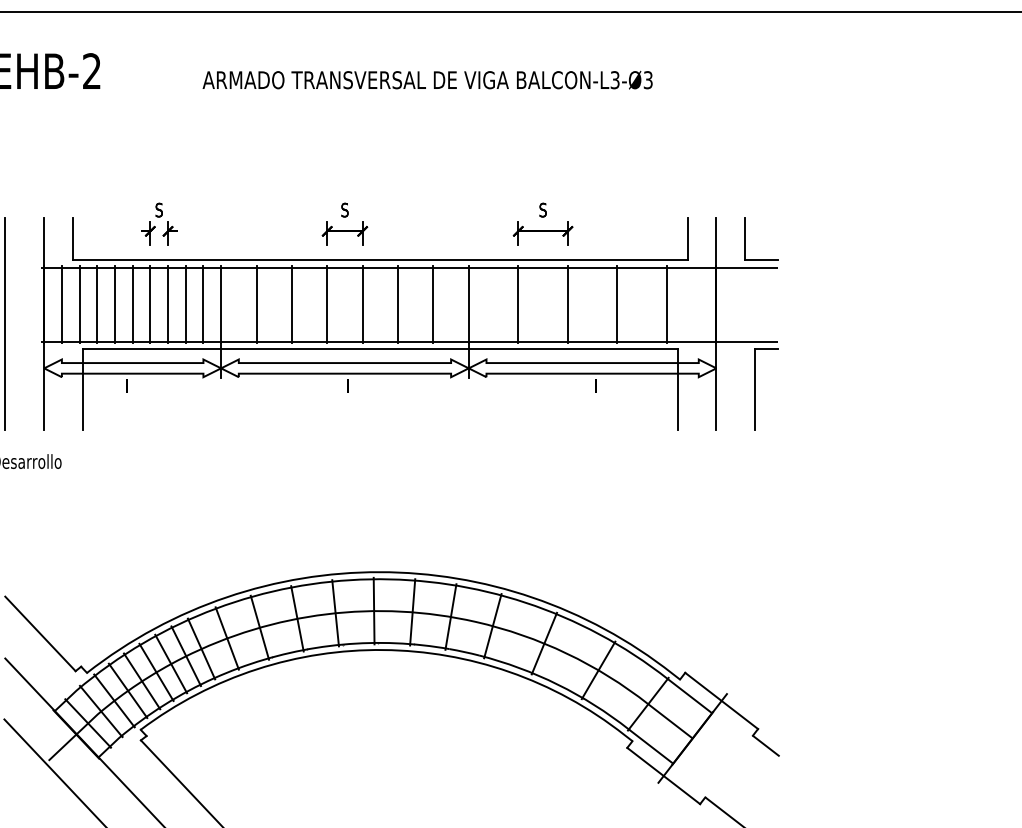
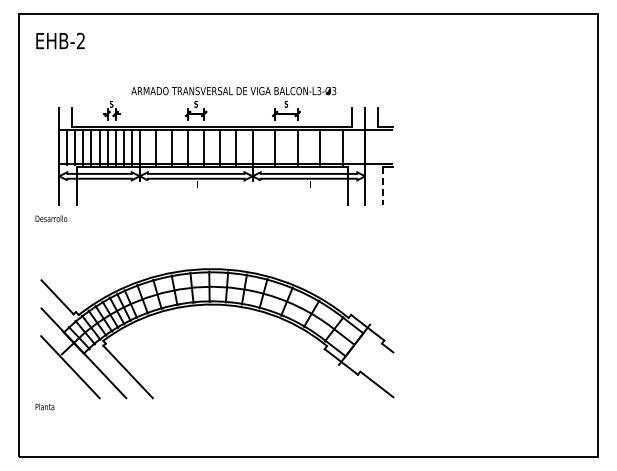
text: (426, 81) -> (233, 91), moved
line: (5, 322) -> (41, 155), removed
line: (756, 388) -> (383, 185), solid -> dashed

